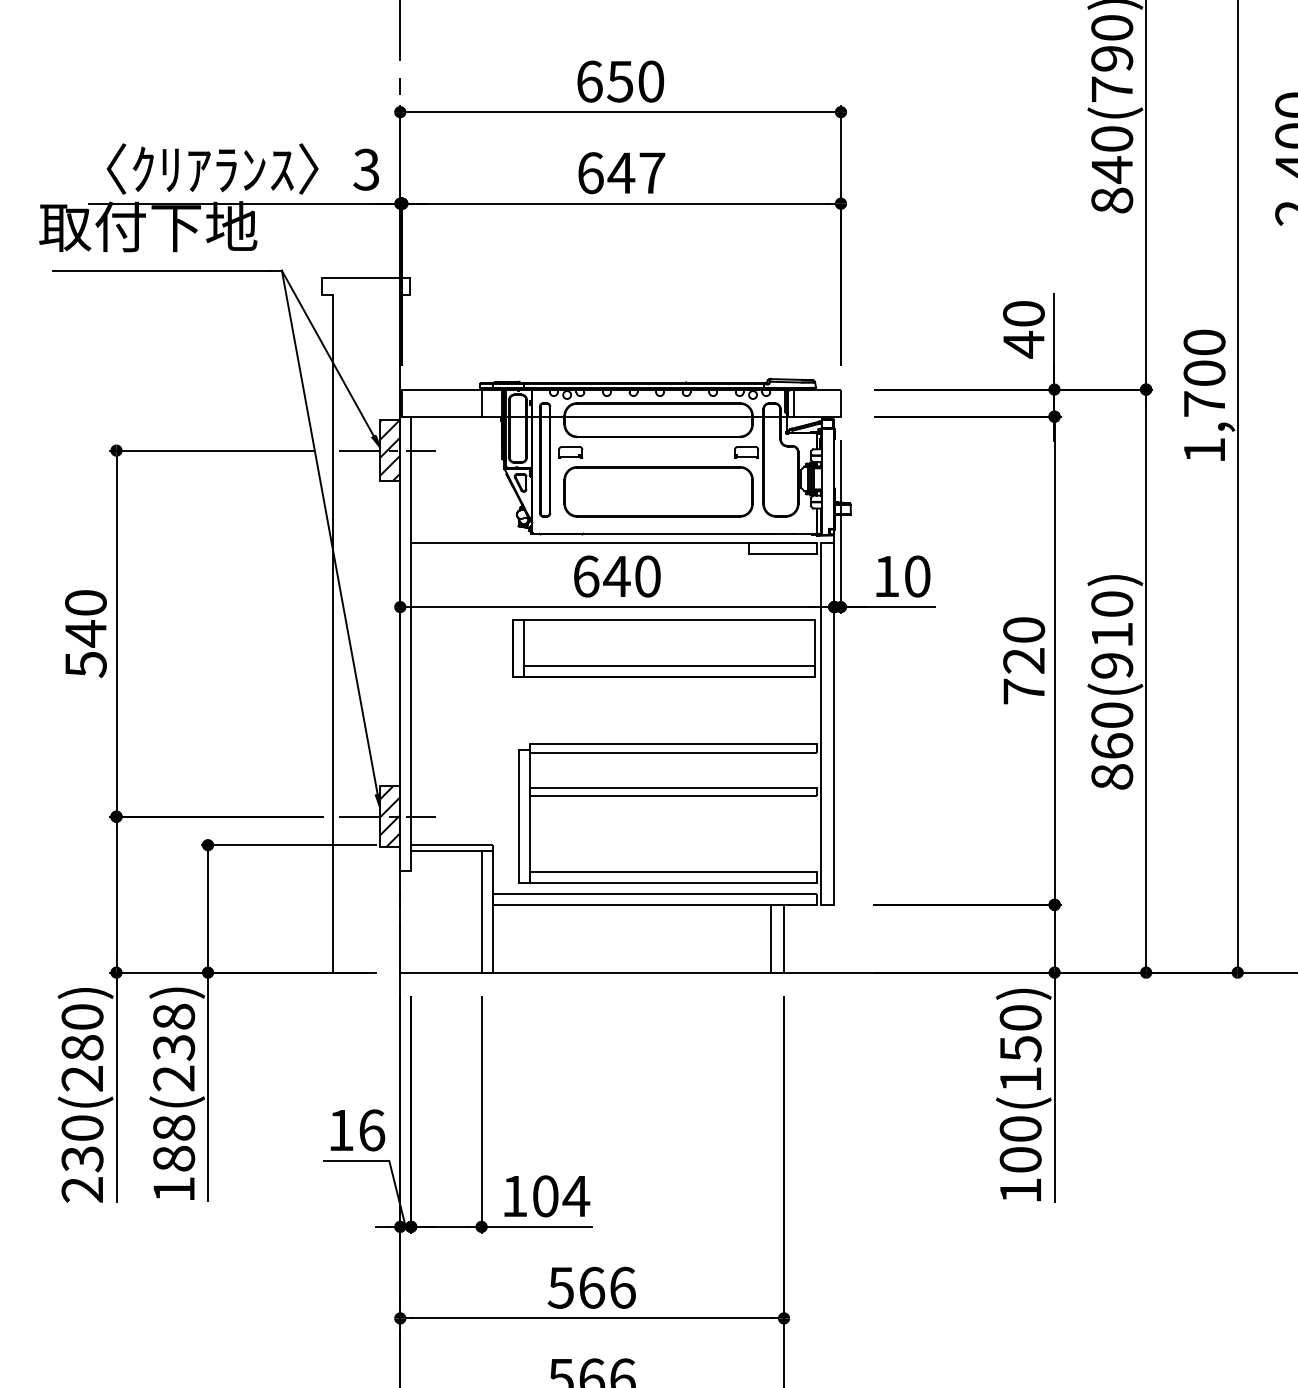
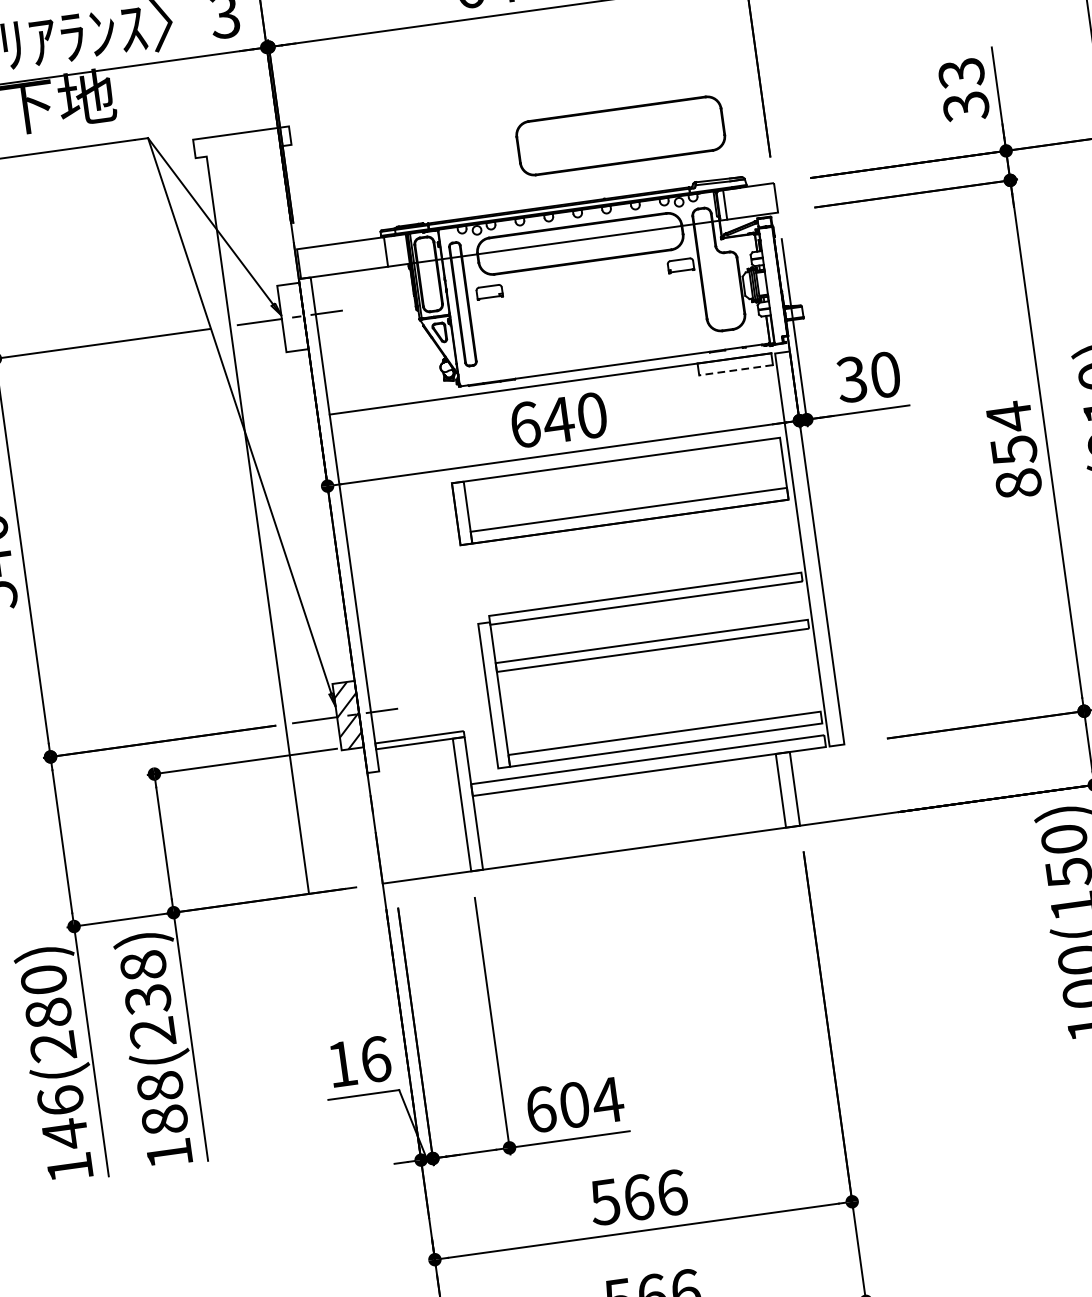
text: (1023, 329) -> (963, 90), 40 -> 33
hatch: (389, 450) -> (292, 317), removed
part: (658, 491) -> (620, 135), moved
line: (783, 553) -> (736, 370), solid -> dashed
text: (886, 576) -> (851, 379), 10 -> 30
text: (1024, 660) -> (1014, 450), 720 -> 854
text: (82, 1158) -> (65, 1133), 230(280) -> 146(280)
text: (514, 1196) -> (540, 1109), 104 -> 604

